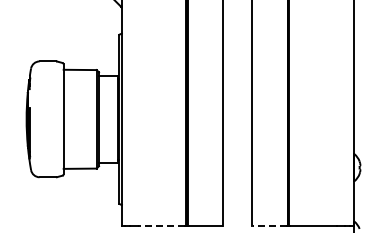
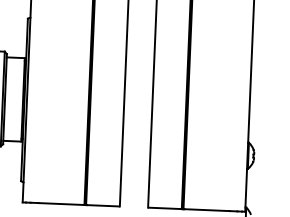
line: (161, 225) -> (60, 203), dashed -> solid
line: (269, 225) -> (164, 207), dashed -> solid

